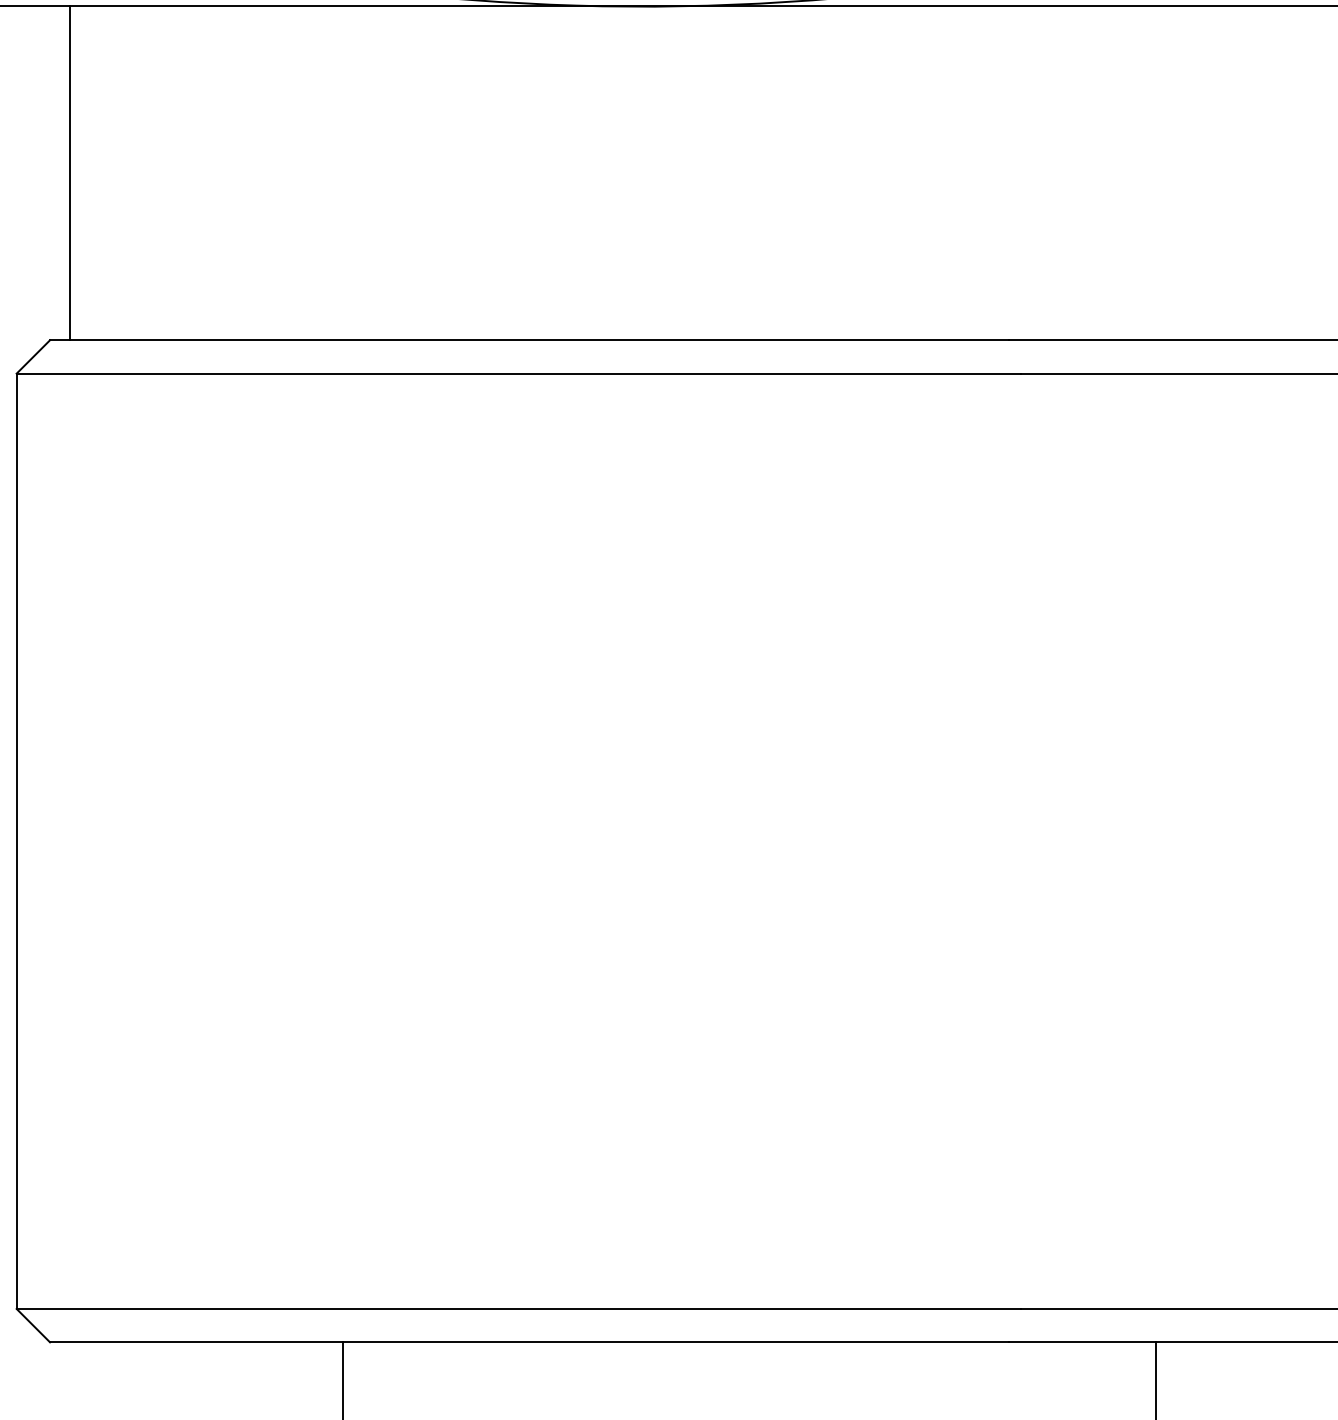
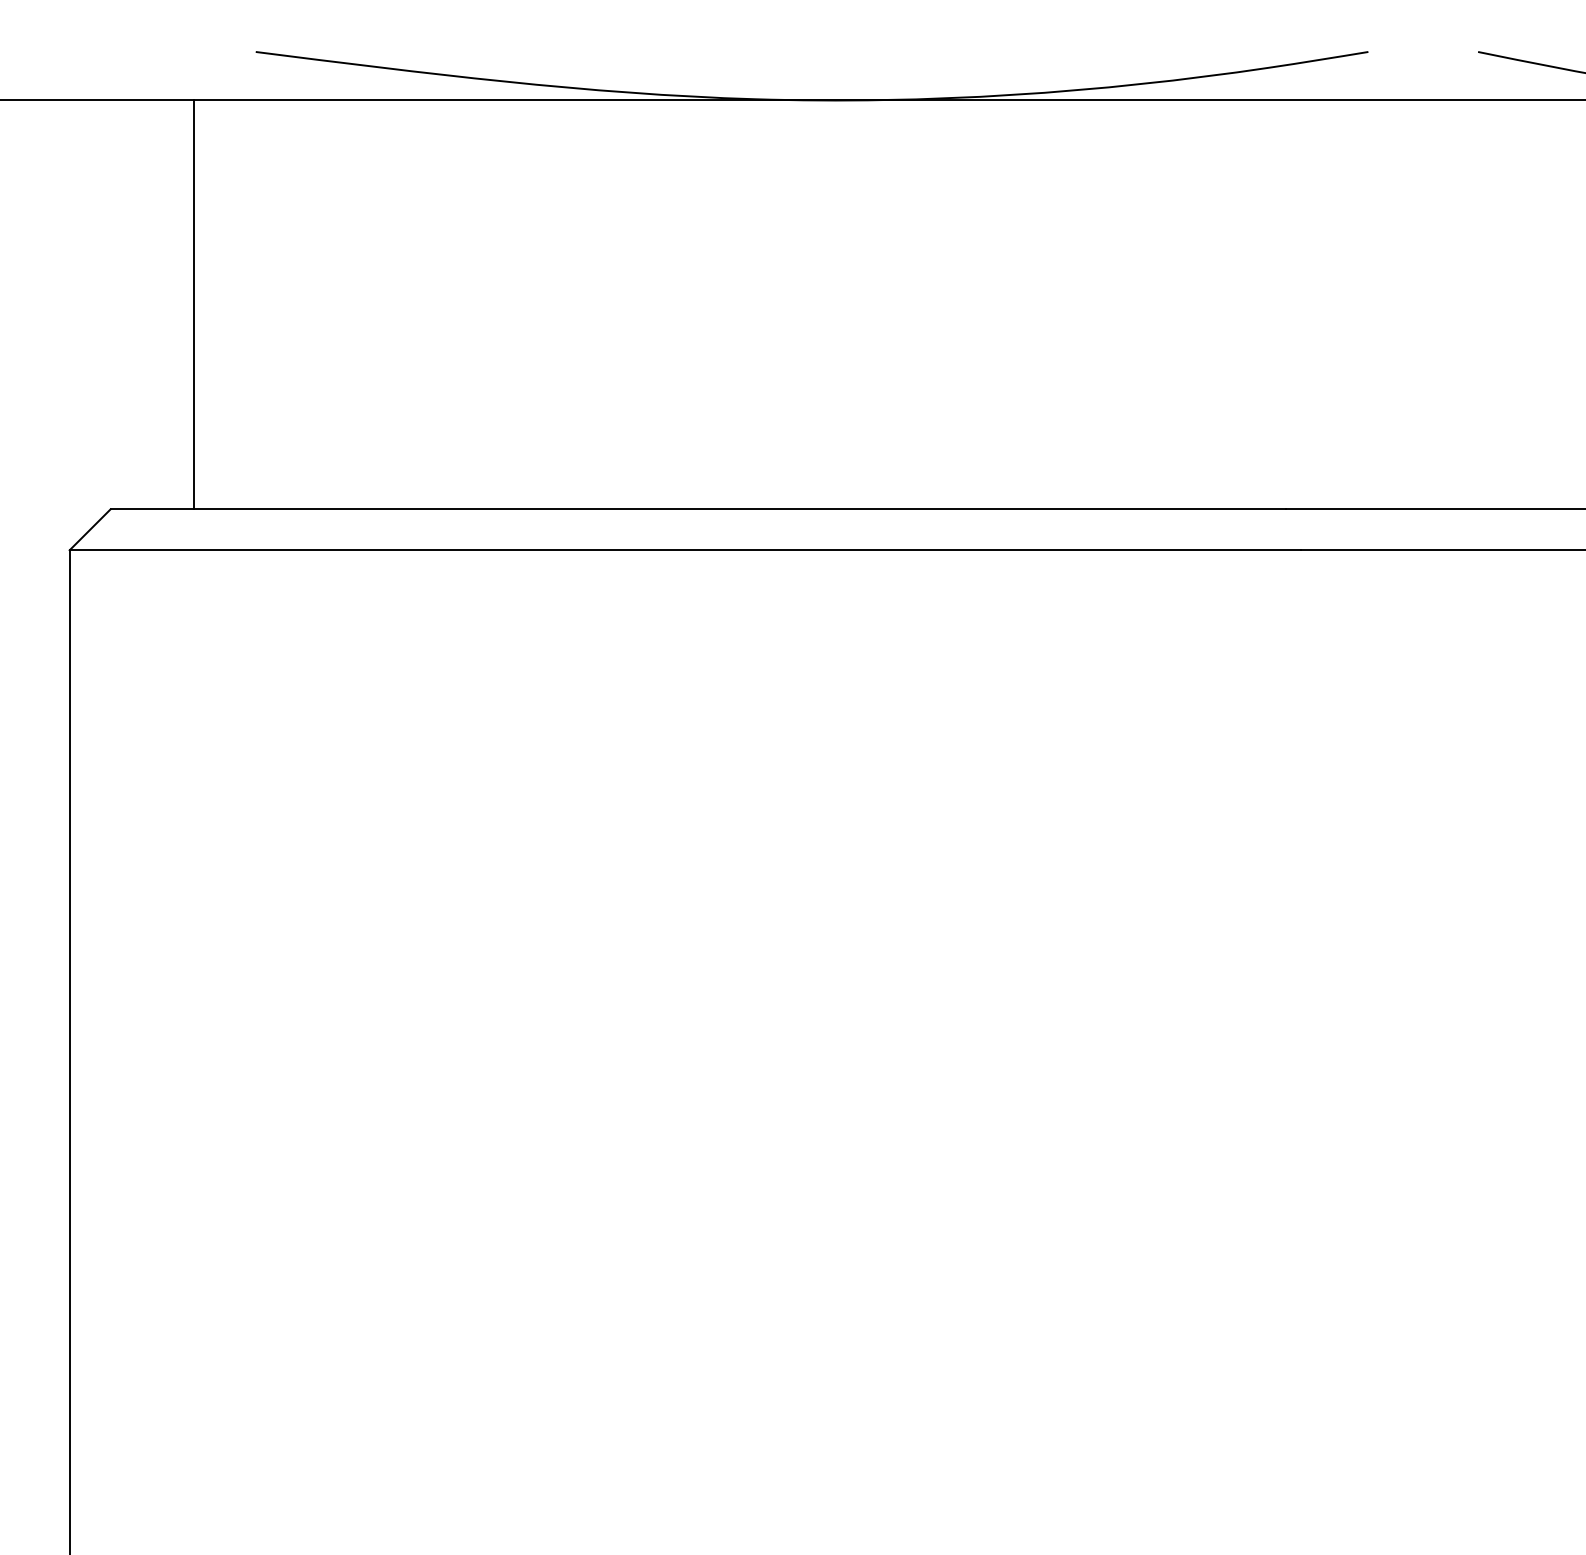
line: (69, 173) -> (193, 304), moved

